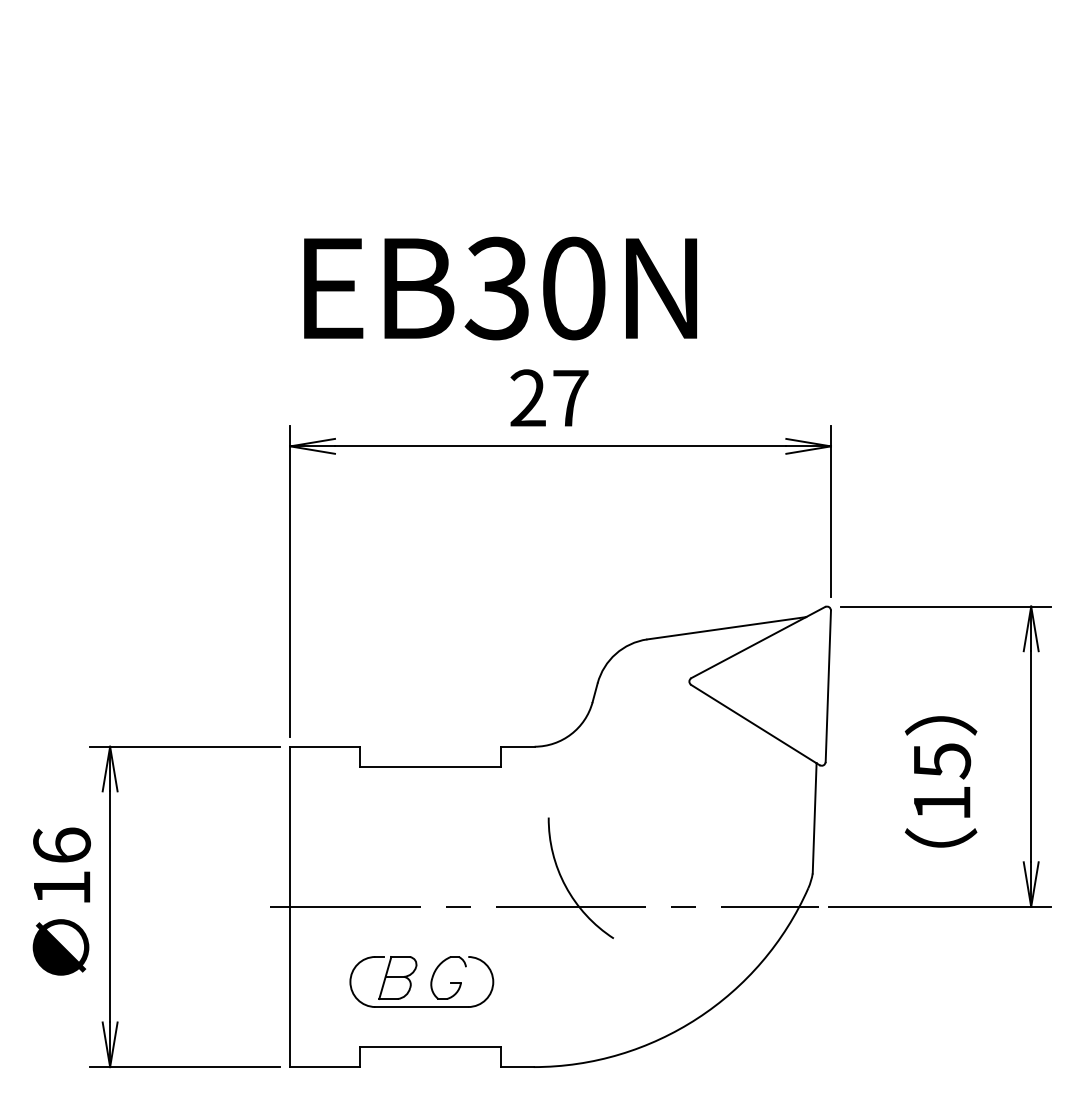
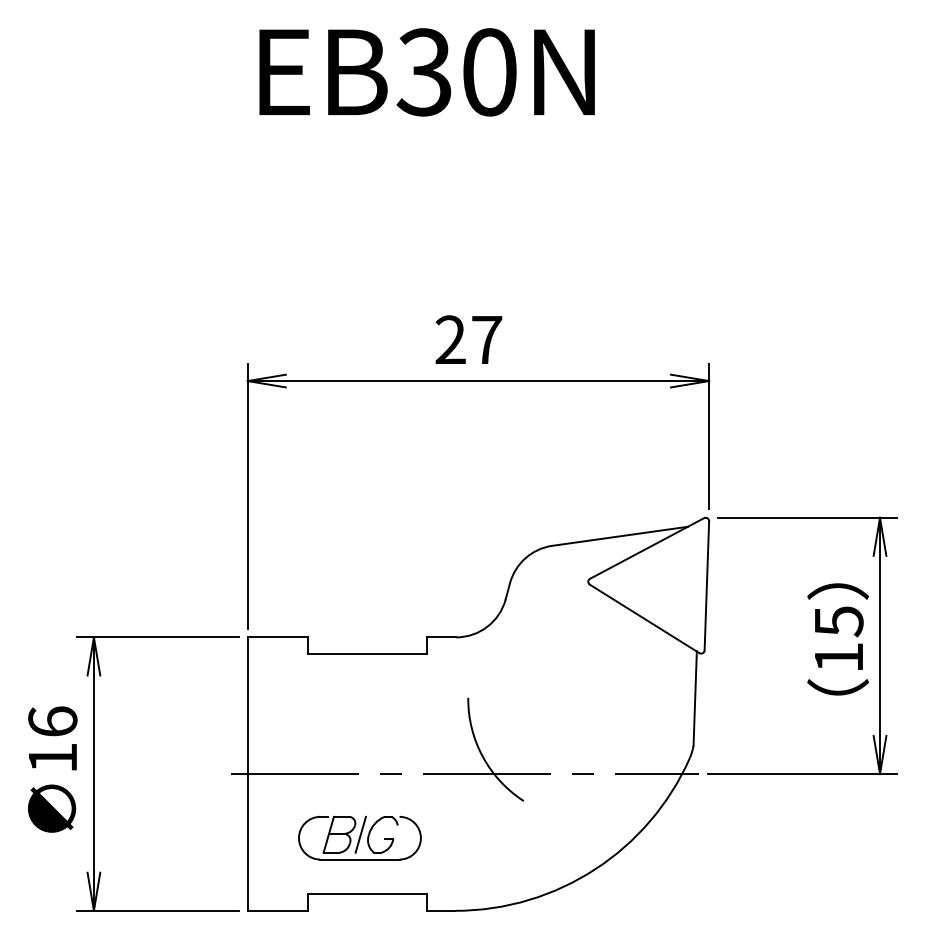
text: (499, 288) -> (426, 72), moved
text: (940, 781) -> (837, 639), moved
line: (422, 977) -> (360, 834), added

